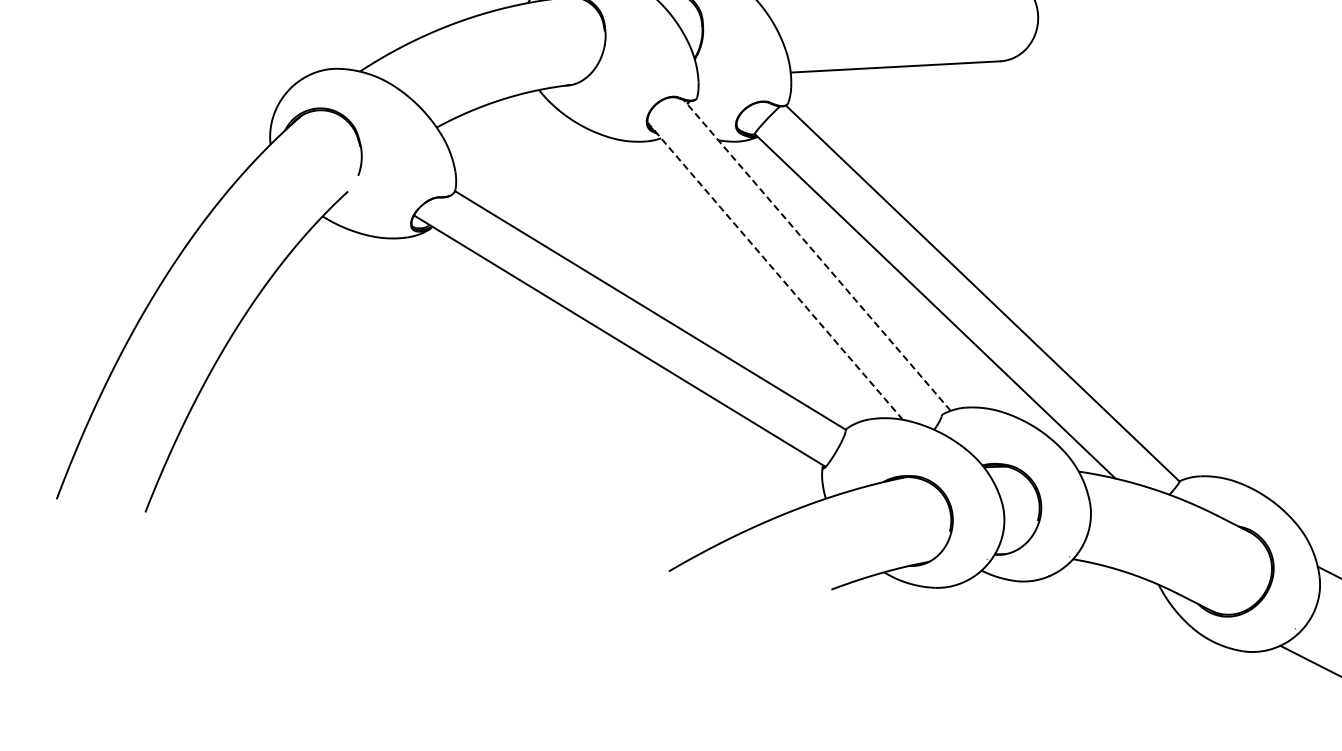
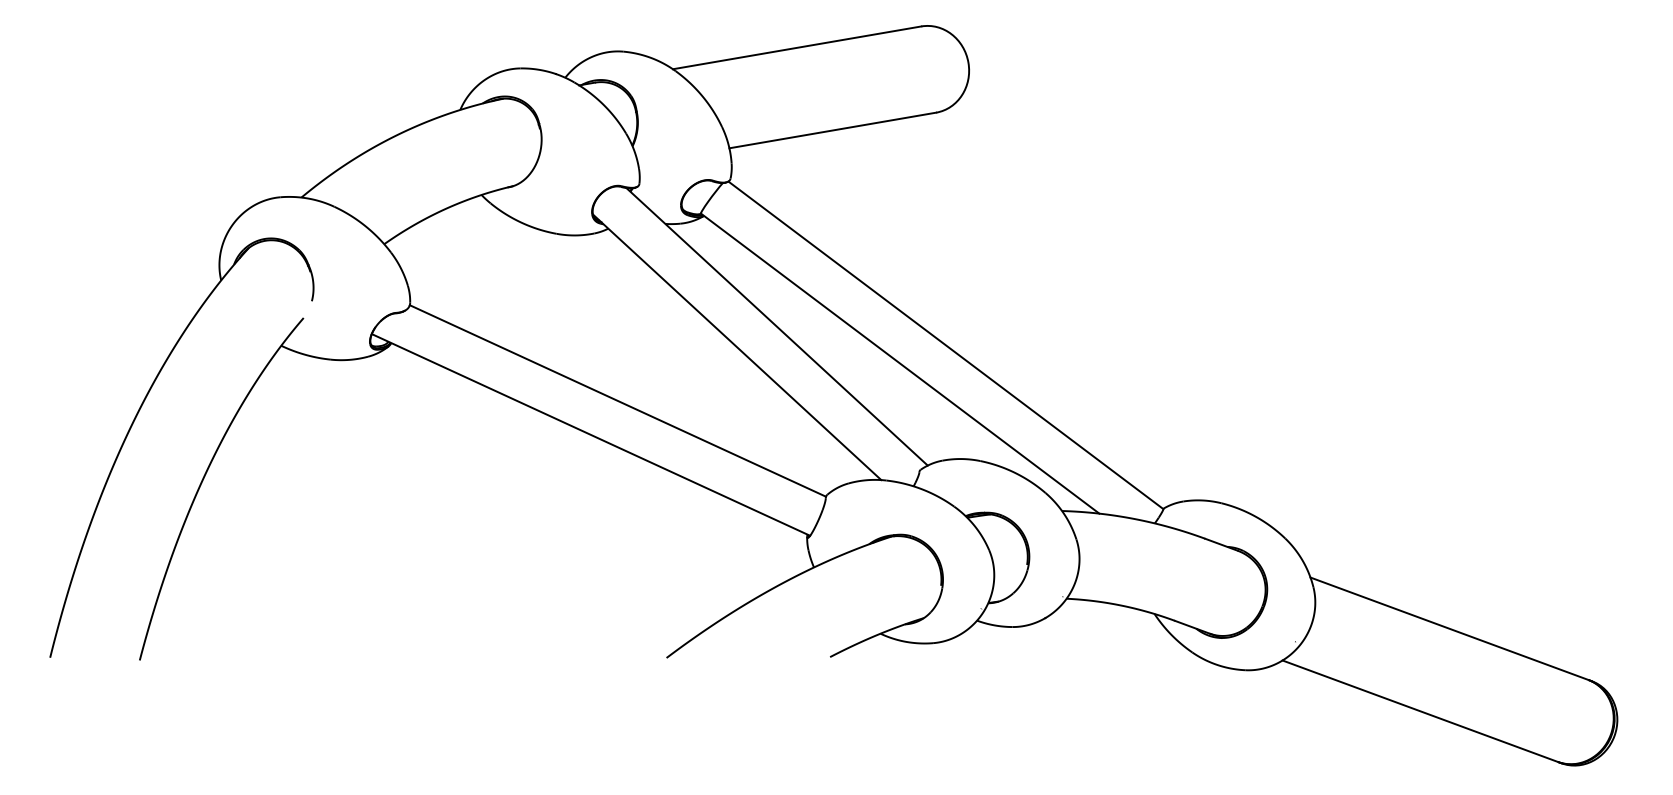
line: (817, 255) -> (777, 326), dashed -> solid
line: (775, 271) -> (737, 347), dashed -> solid

